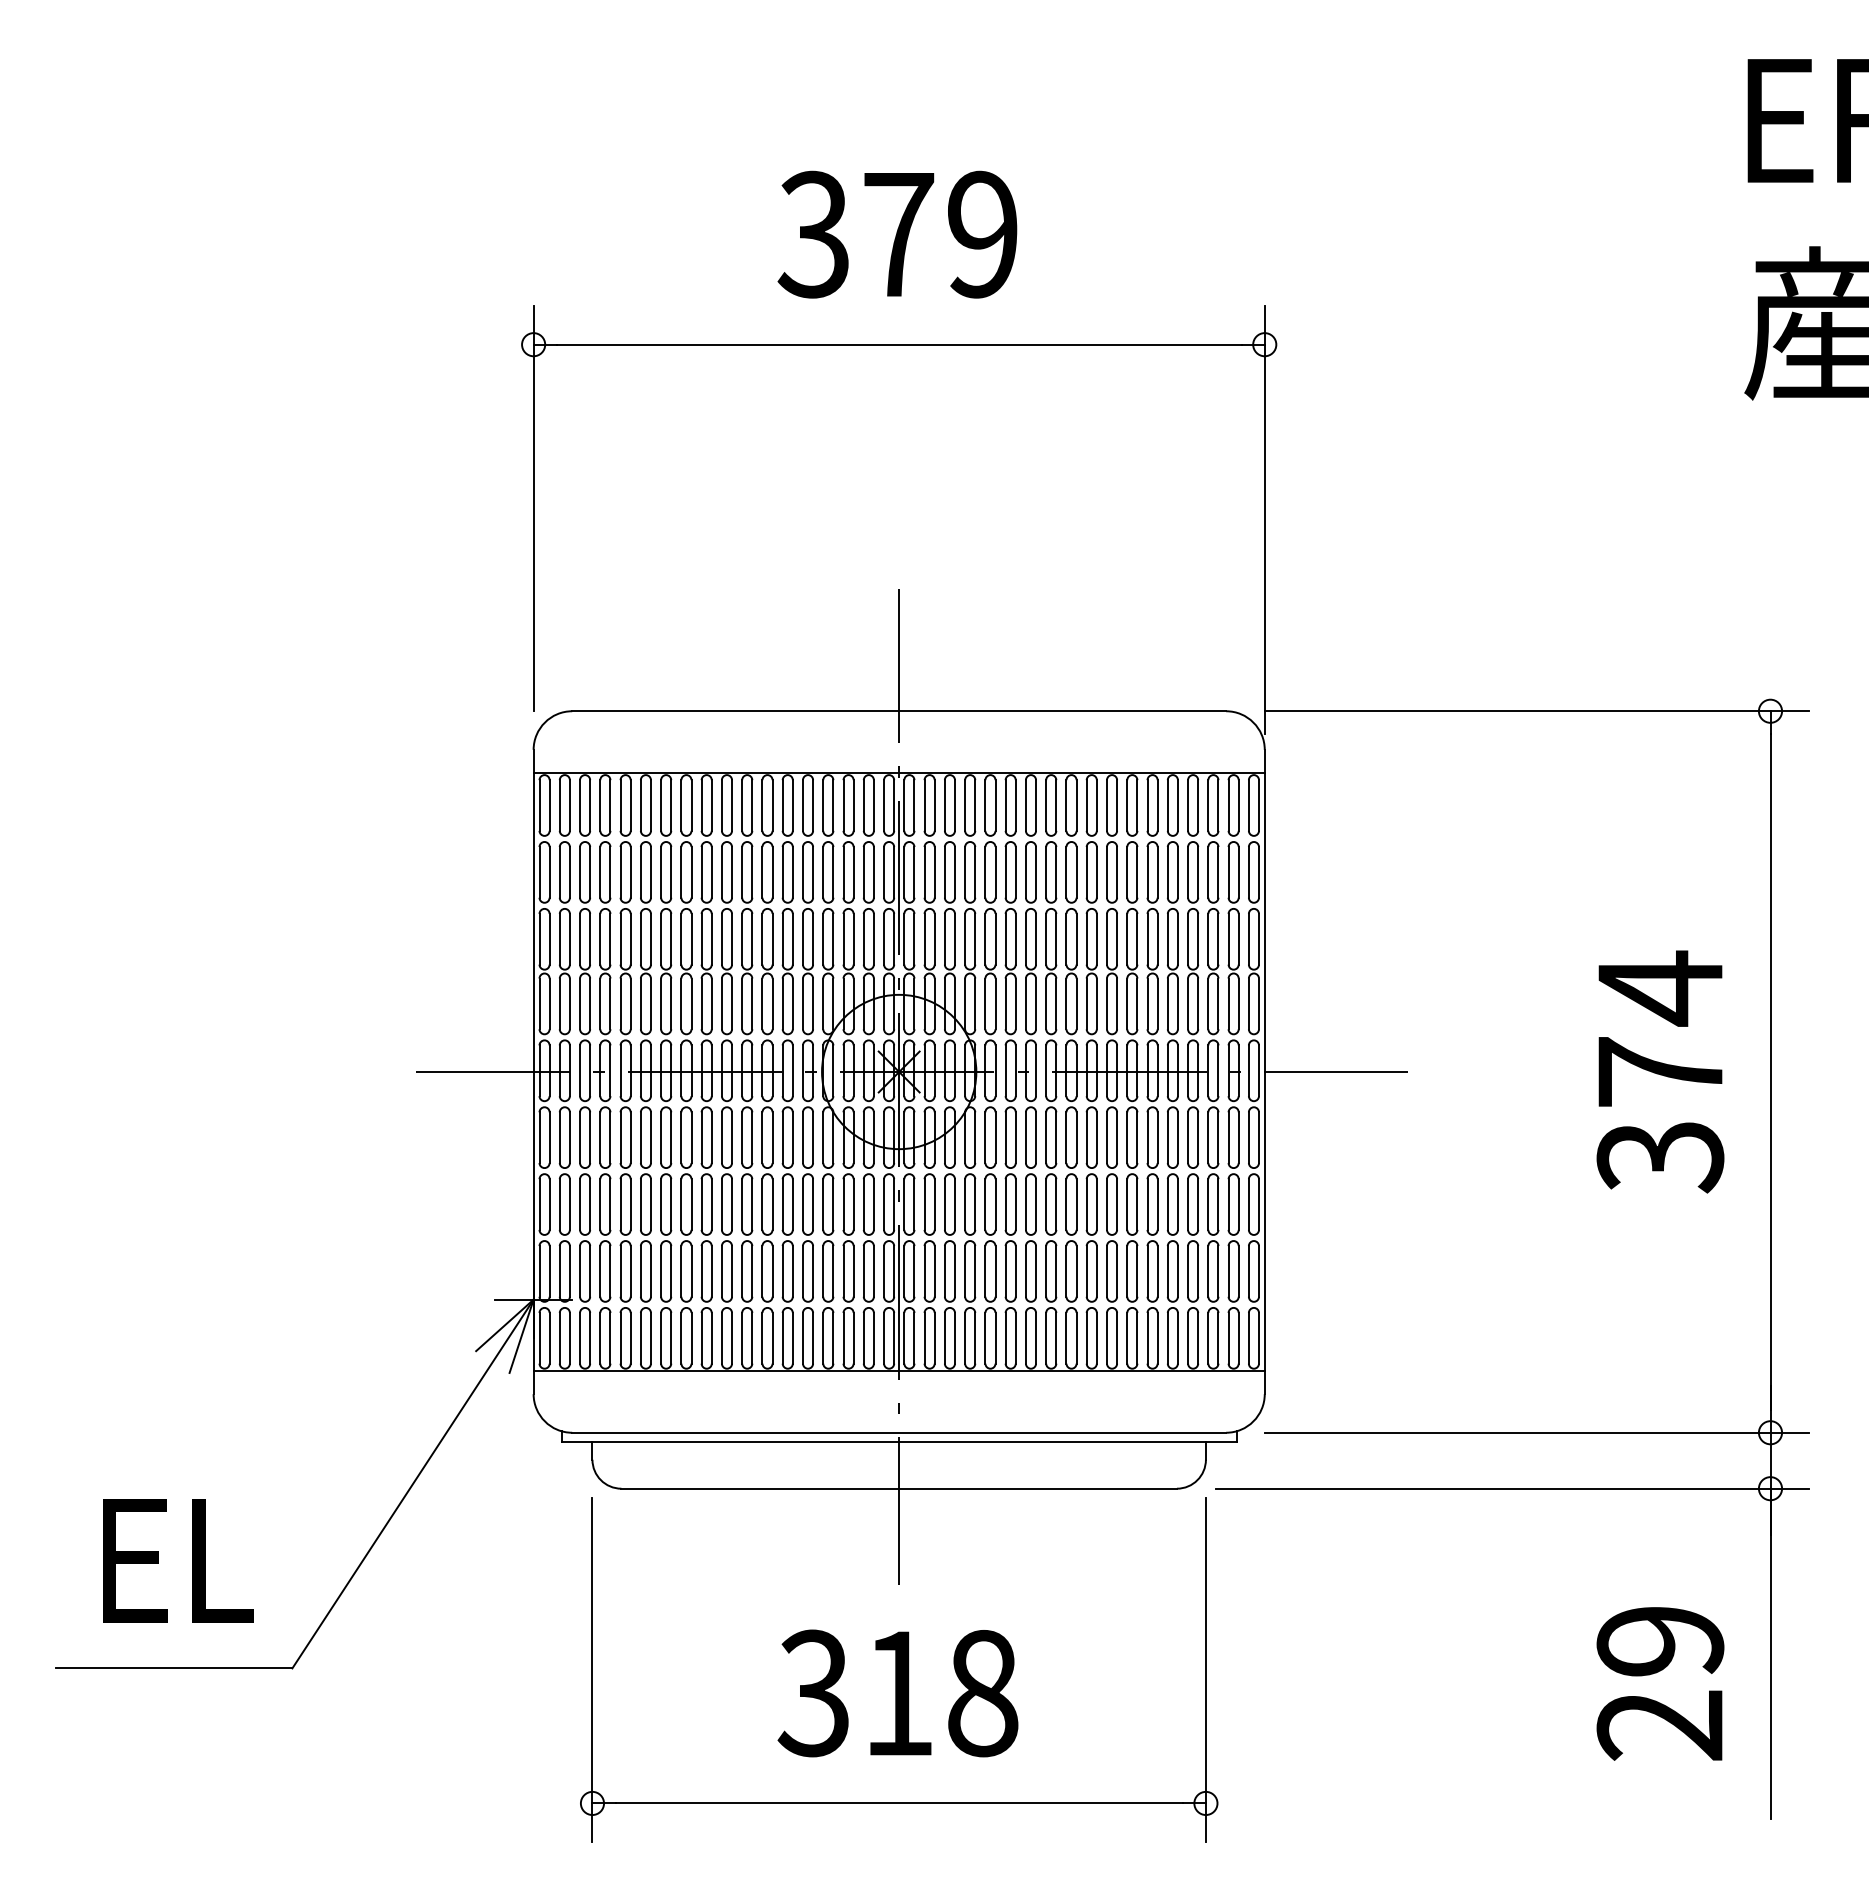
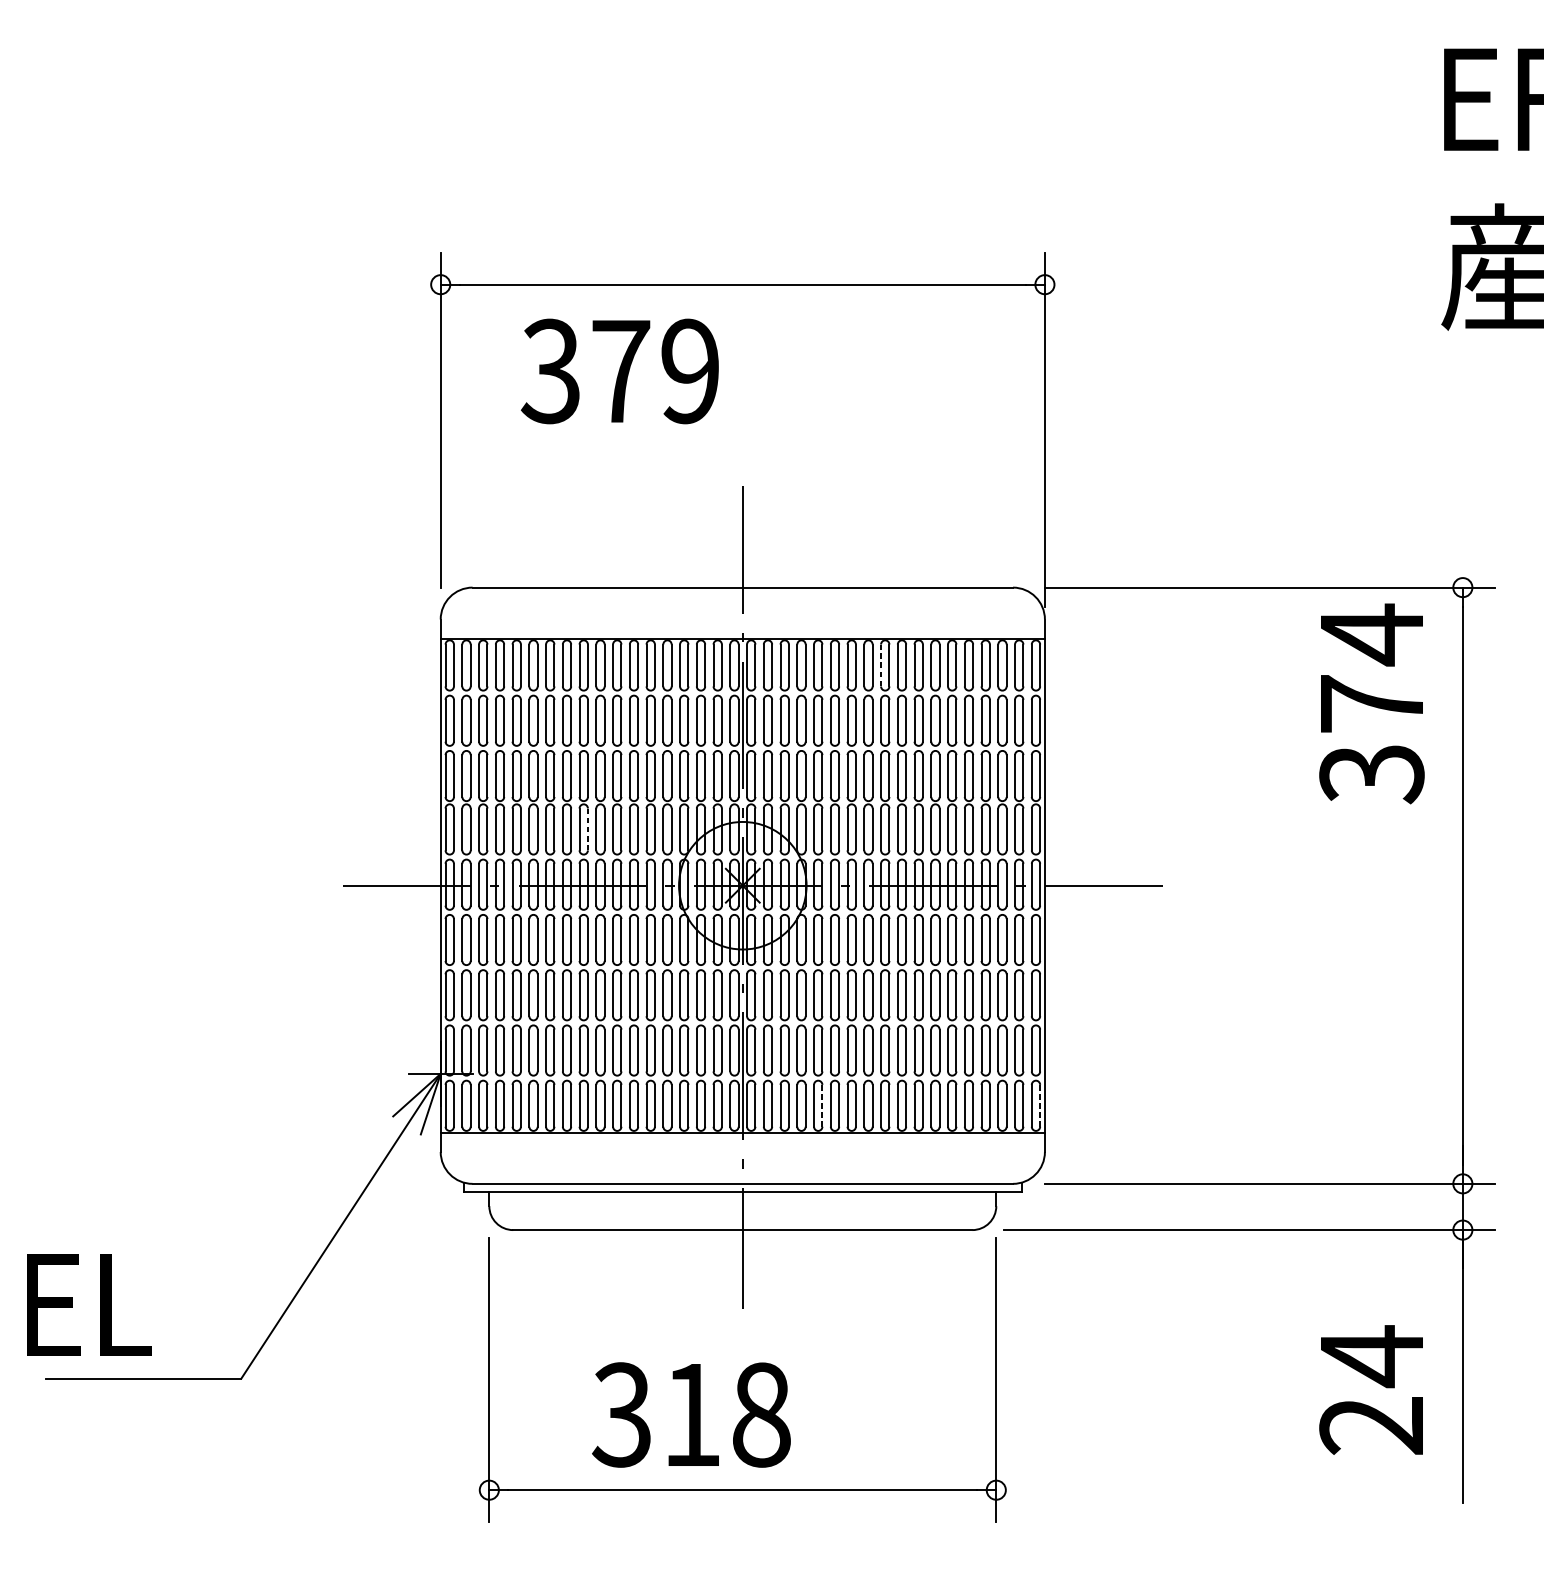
text: (897, 234) -> (619, 371), moved
line: (1066, 805) -> (881, 665), solid -> dashed
line: (711, 1004) -> (587, 829), solid -> dashed
text: (1660, 1071) -> (1371, 703), moved
line: (995, 1338) -> (822, 1105), solid -> dashed
line: (1259, 1338) -> (1040, 1105), solid -> dashed
text: (178, 1560) -> (89, 1305), moved
text: (1660, 1641) -> (1371, 1356), 29 -> 24
text: (897, 1693) -> (691, 1415), moved

